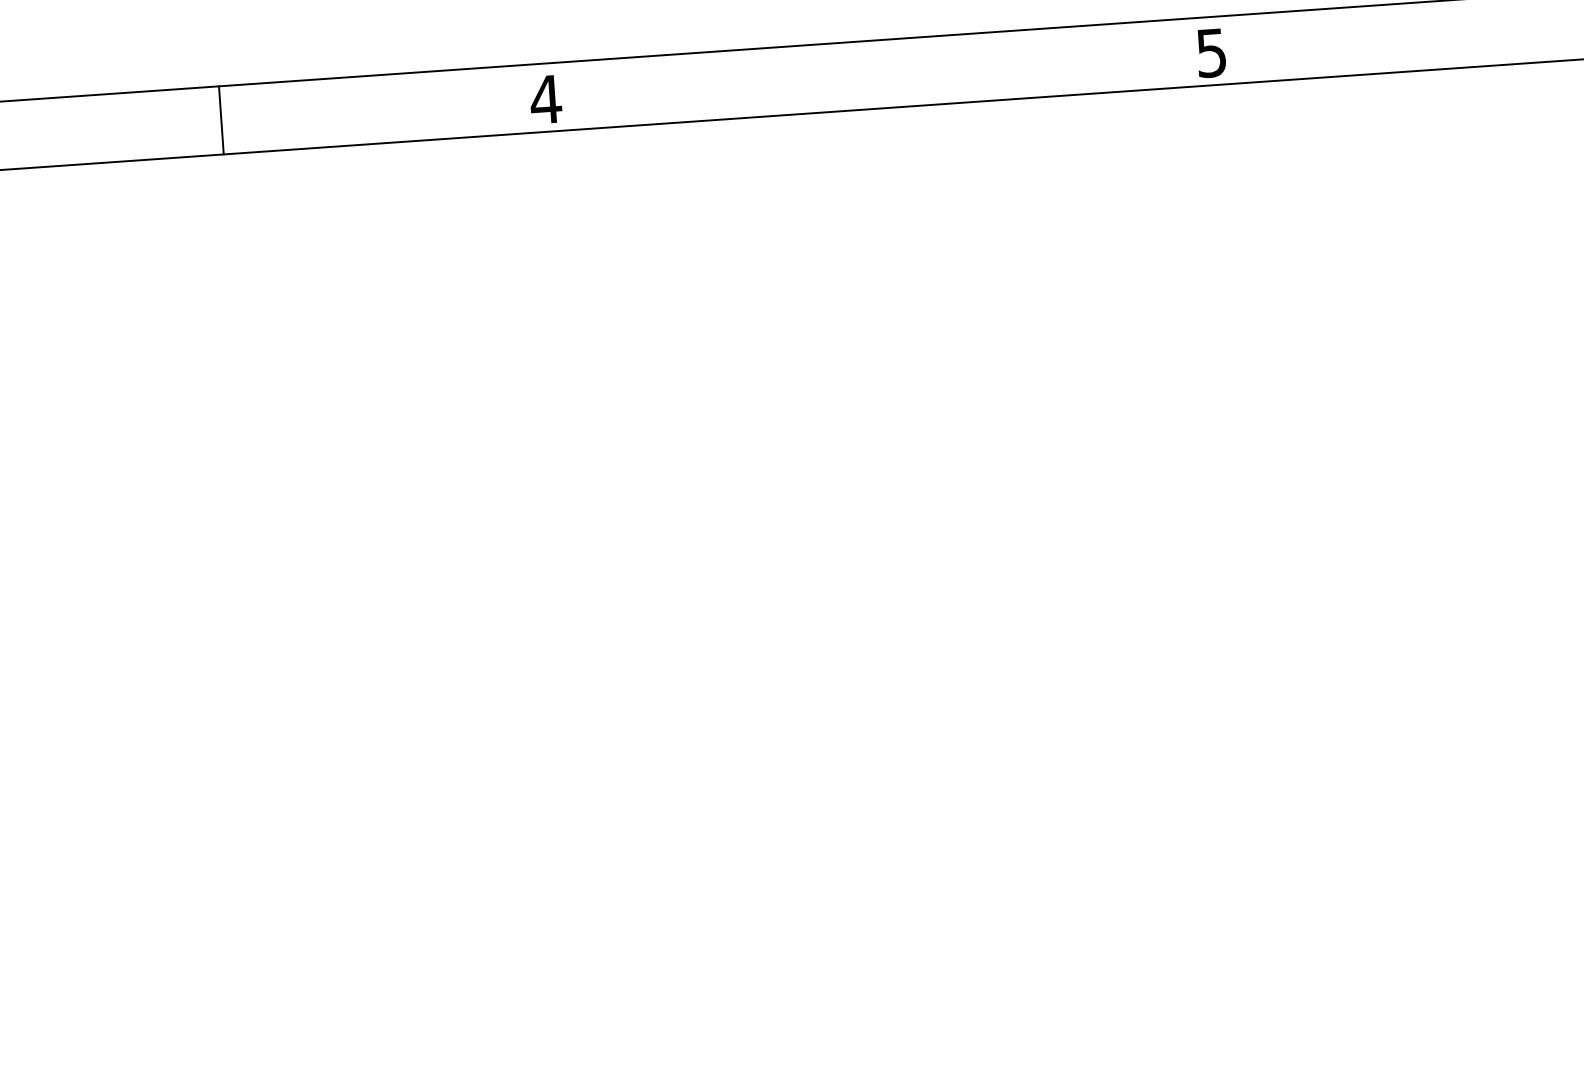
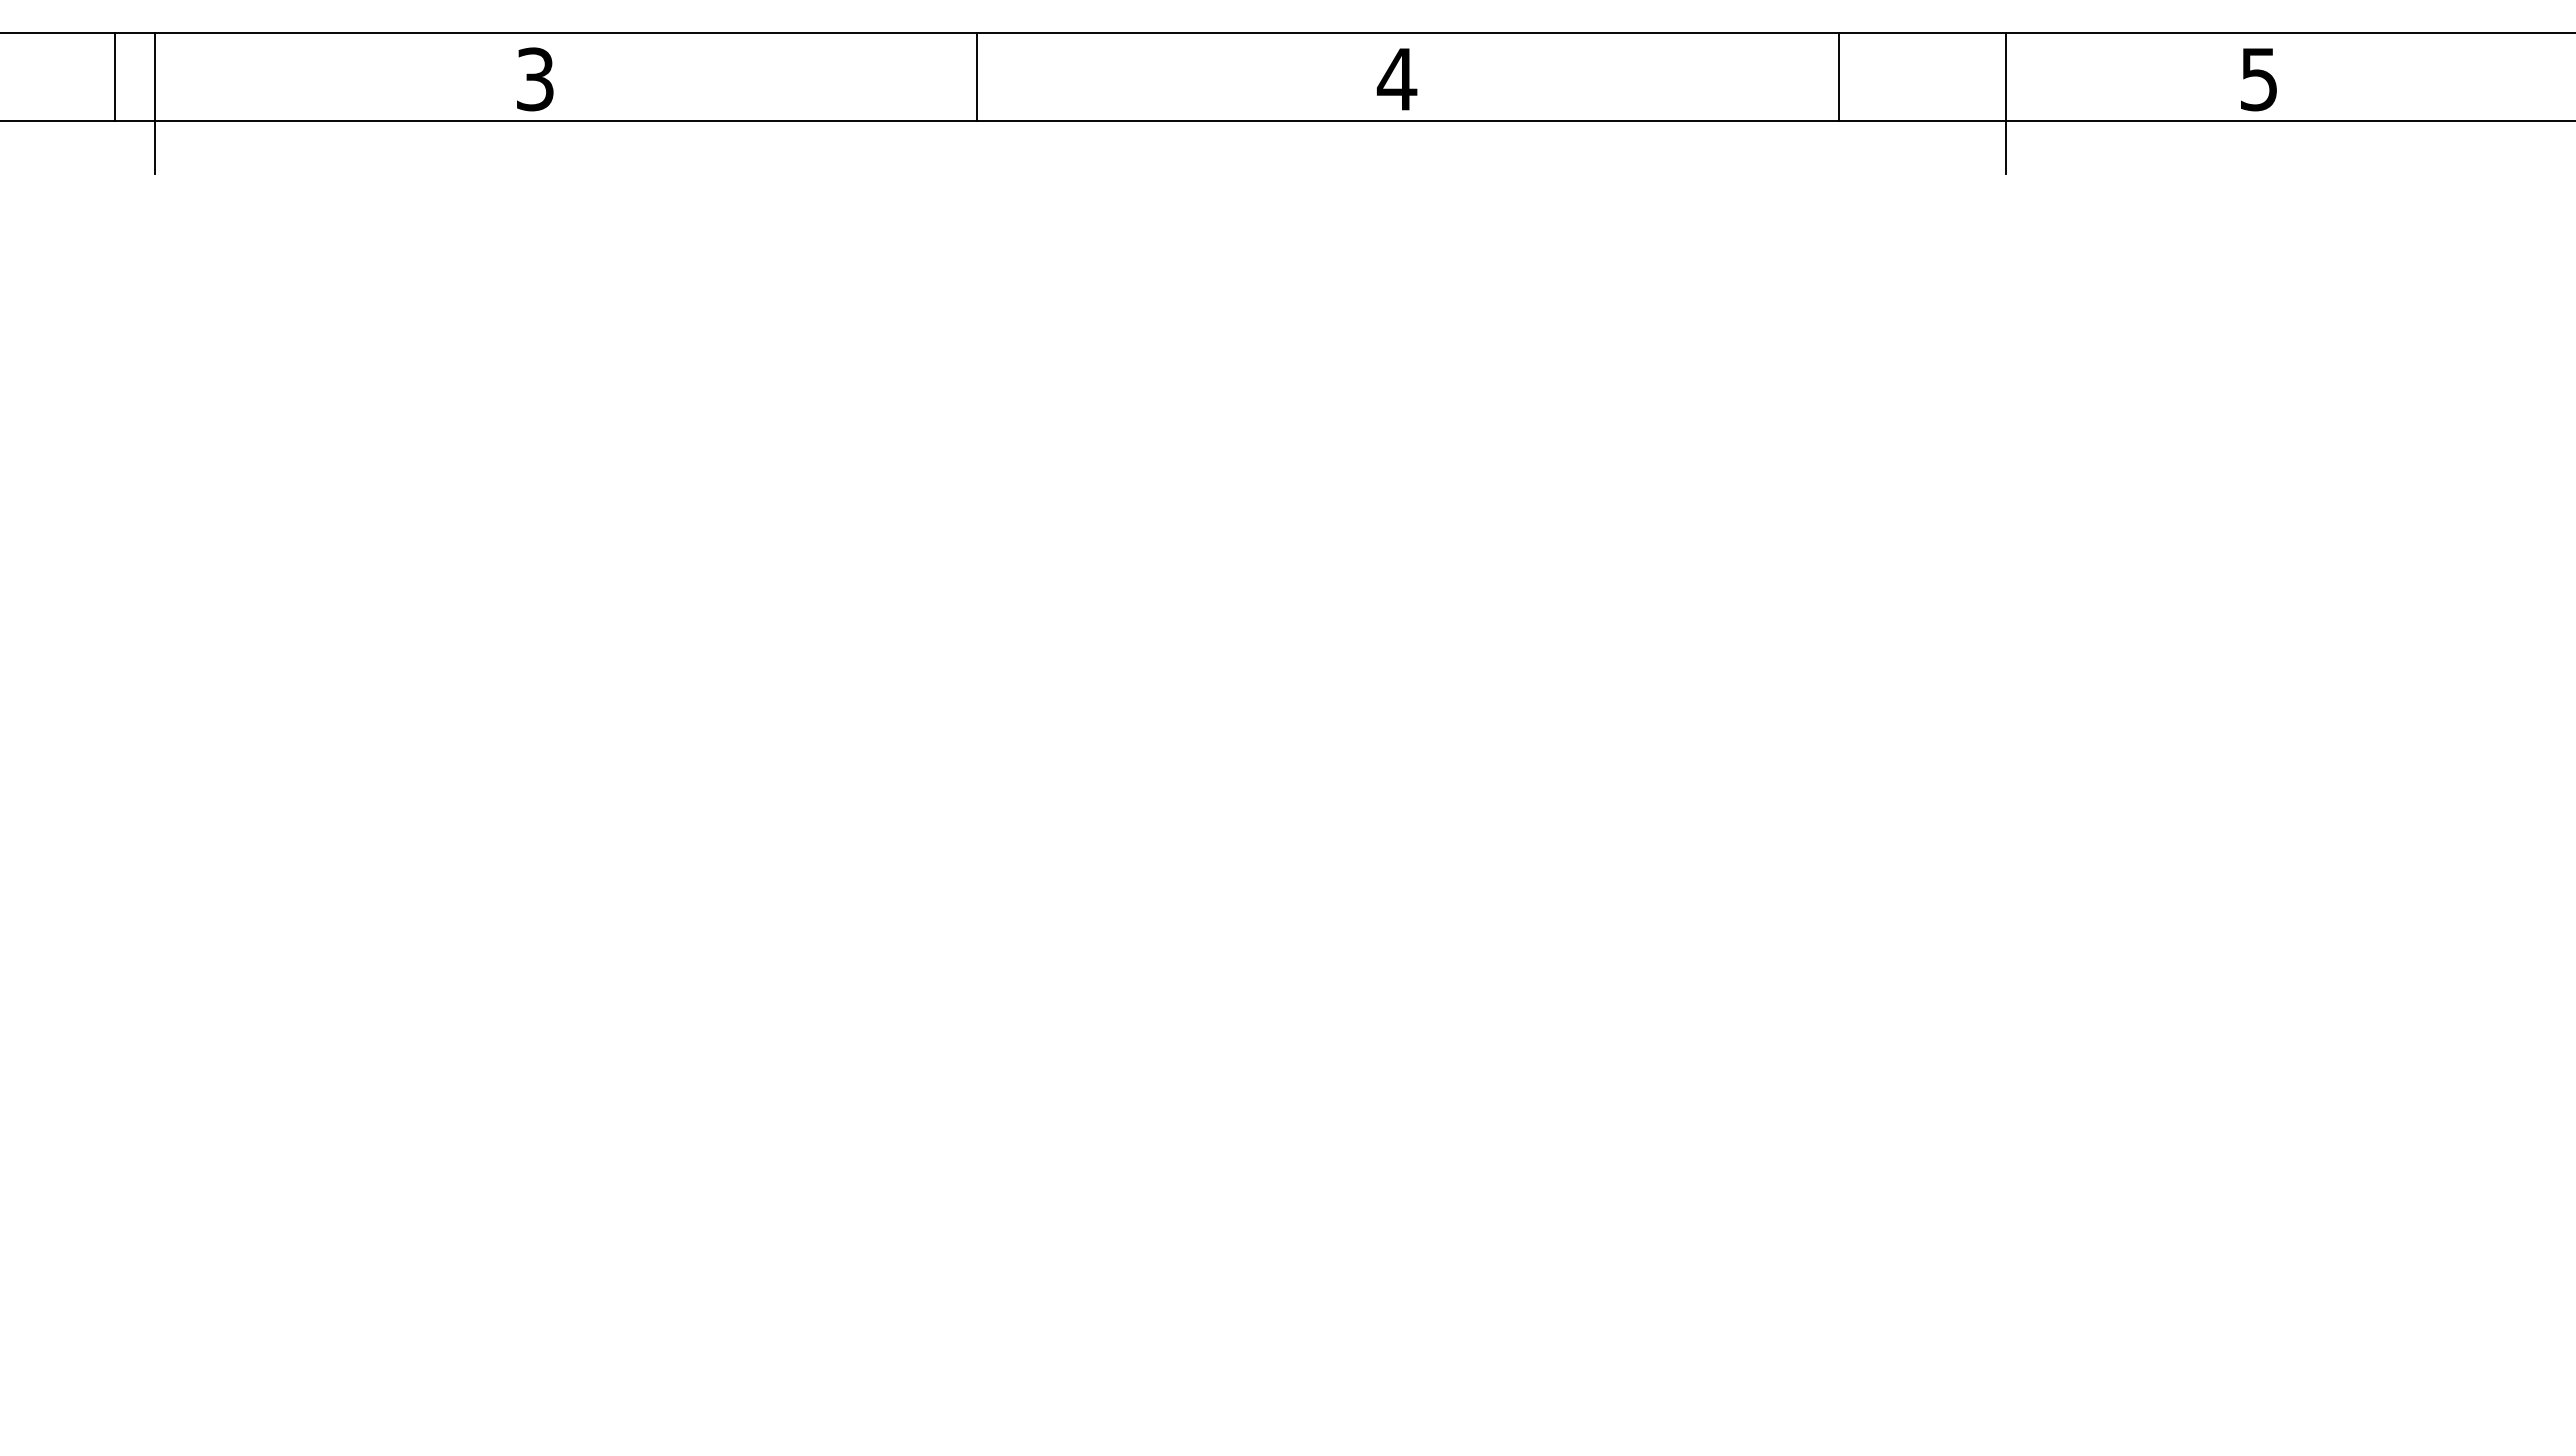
line: (887, 73) -> (1839, 76), added
line: (1017, 84) -> (2006, 102), added

